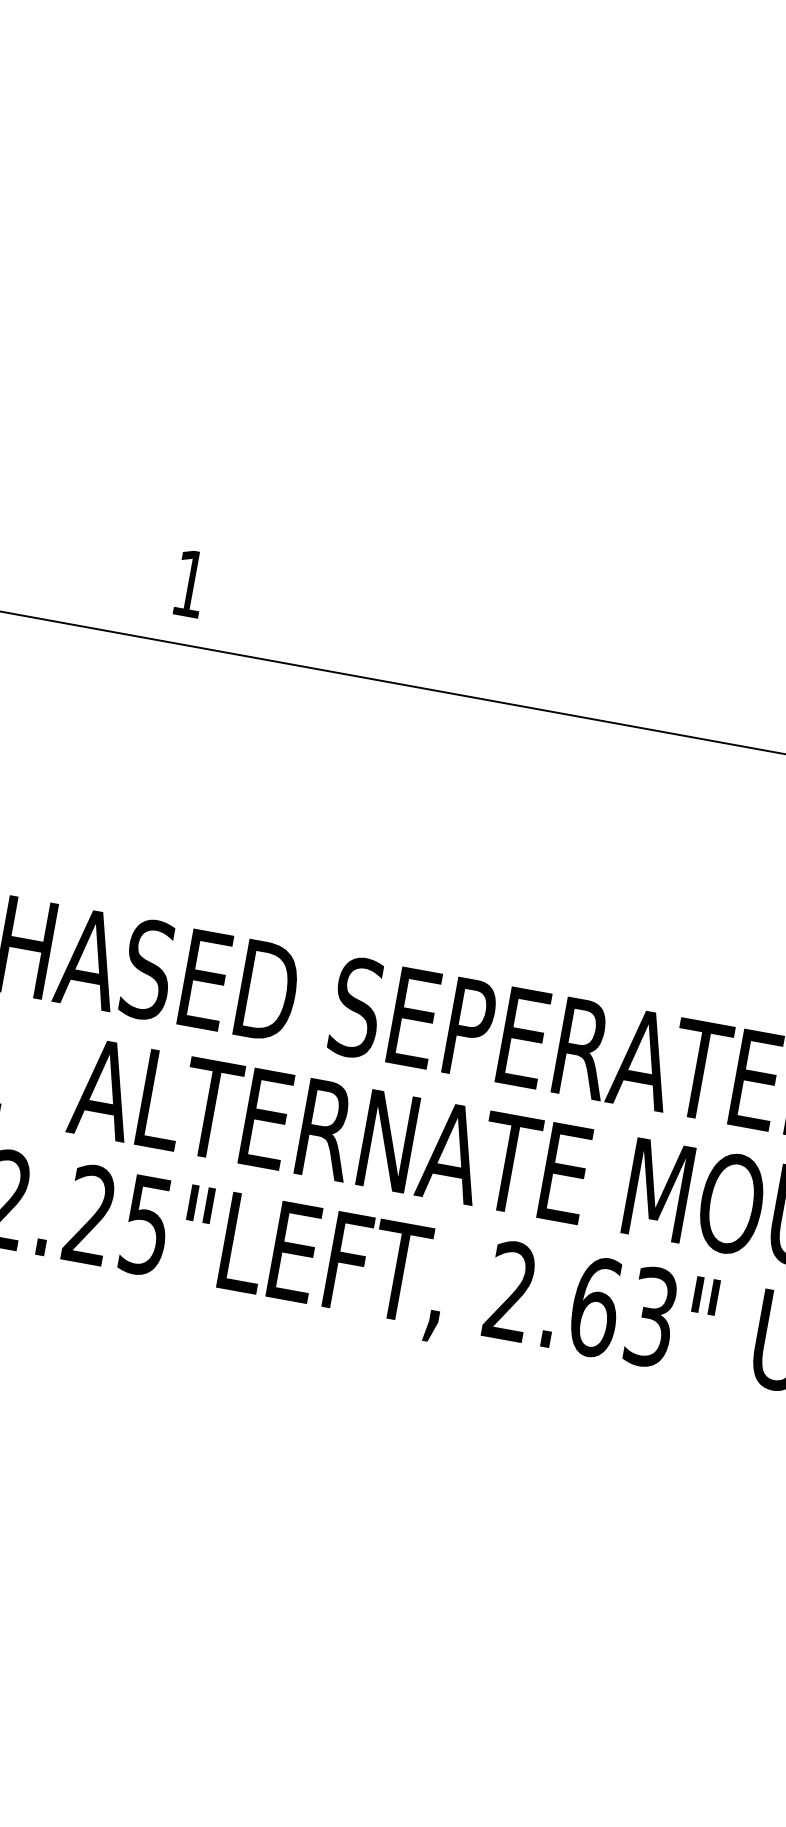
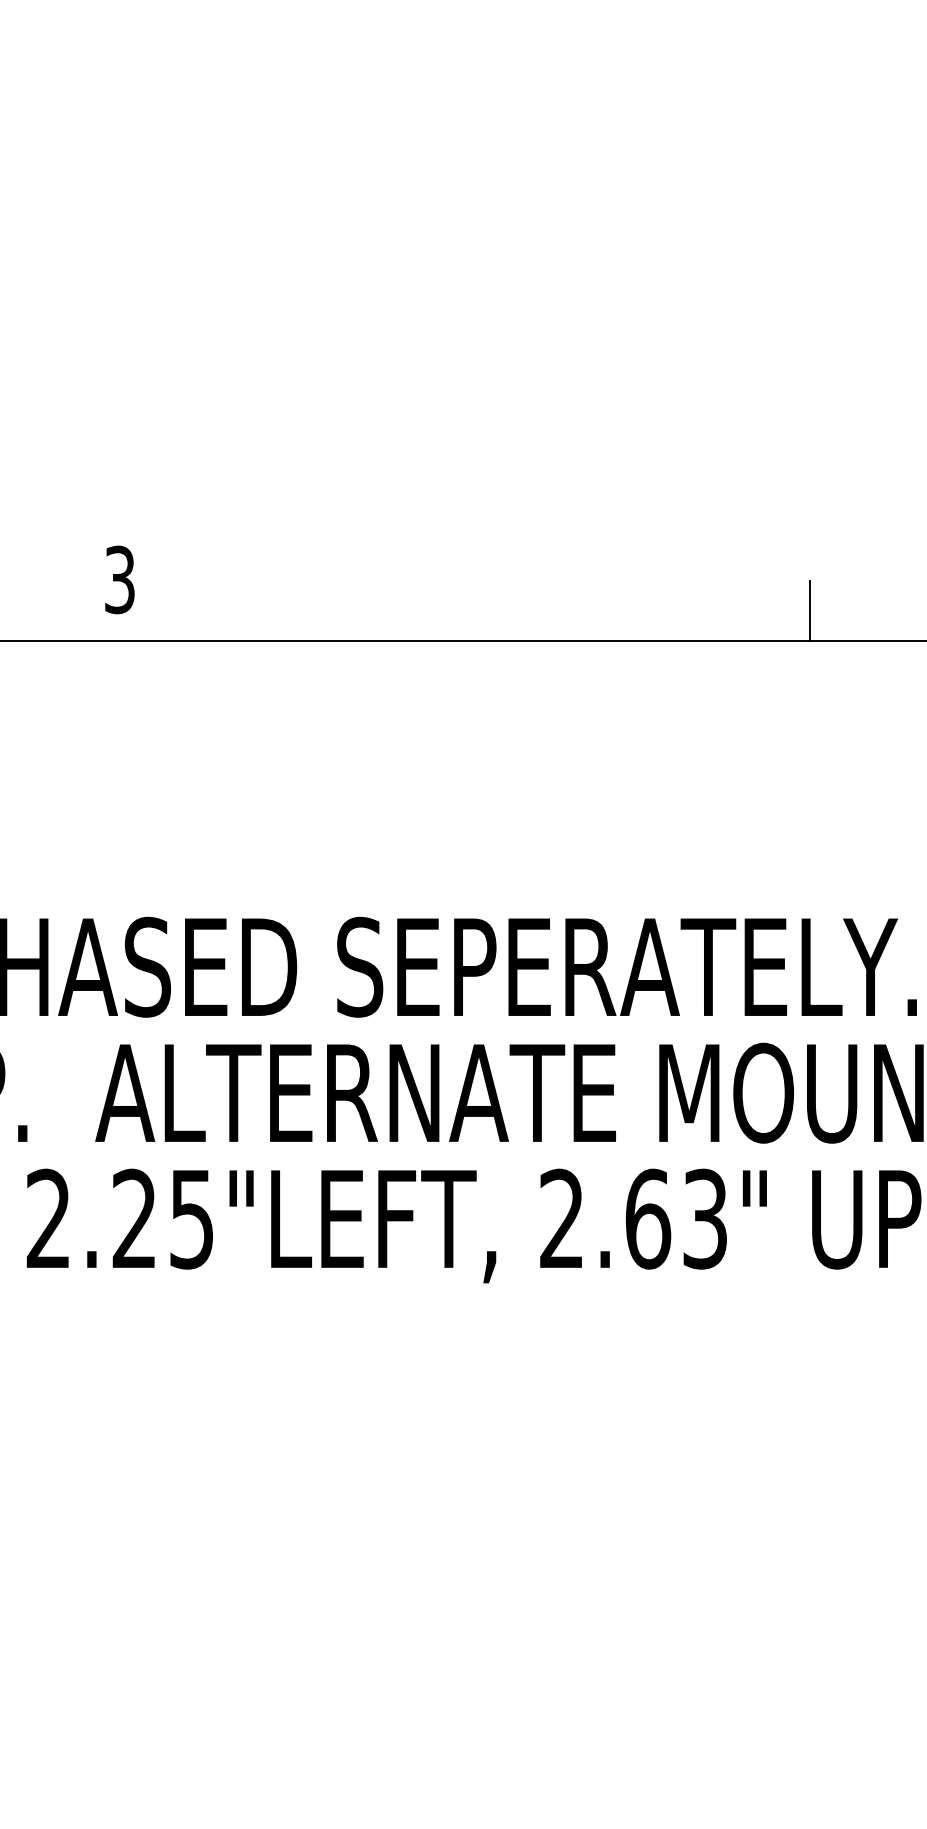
text: (189, 583) -> (119, 579), 1 -> 3

